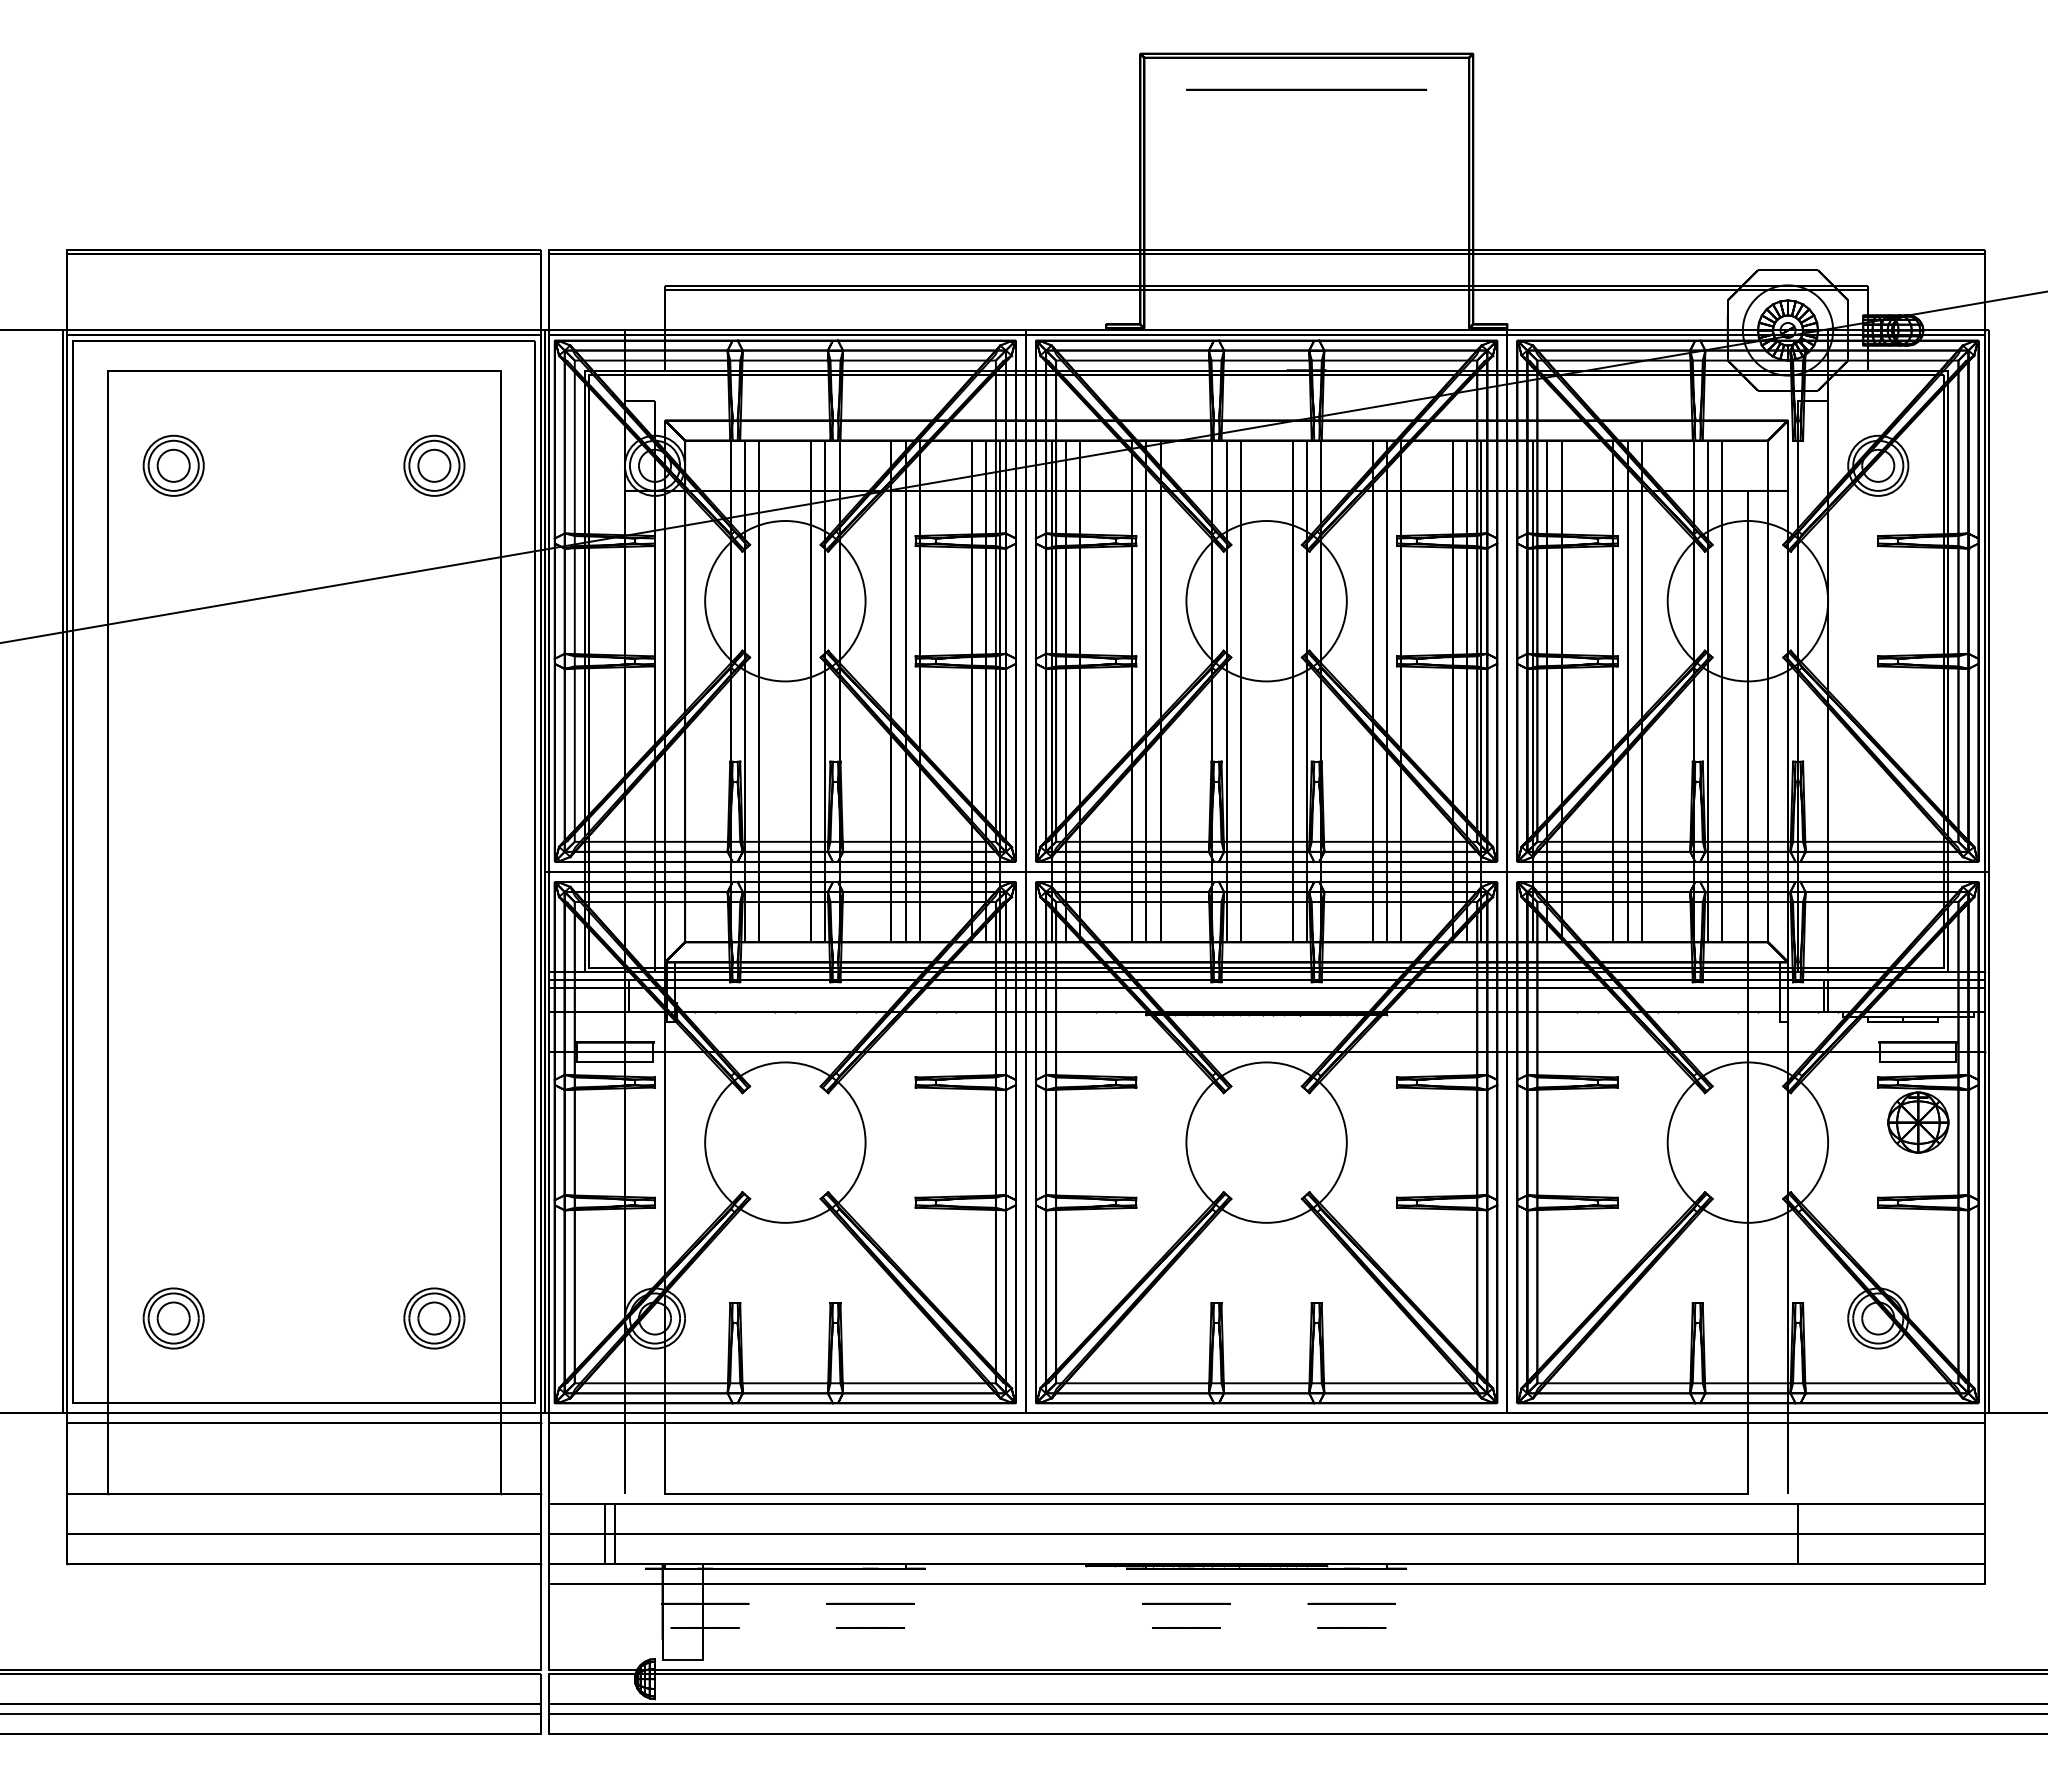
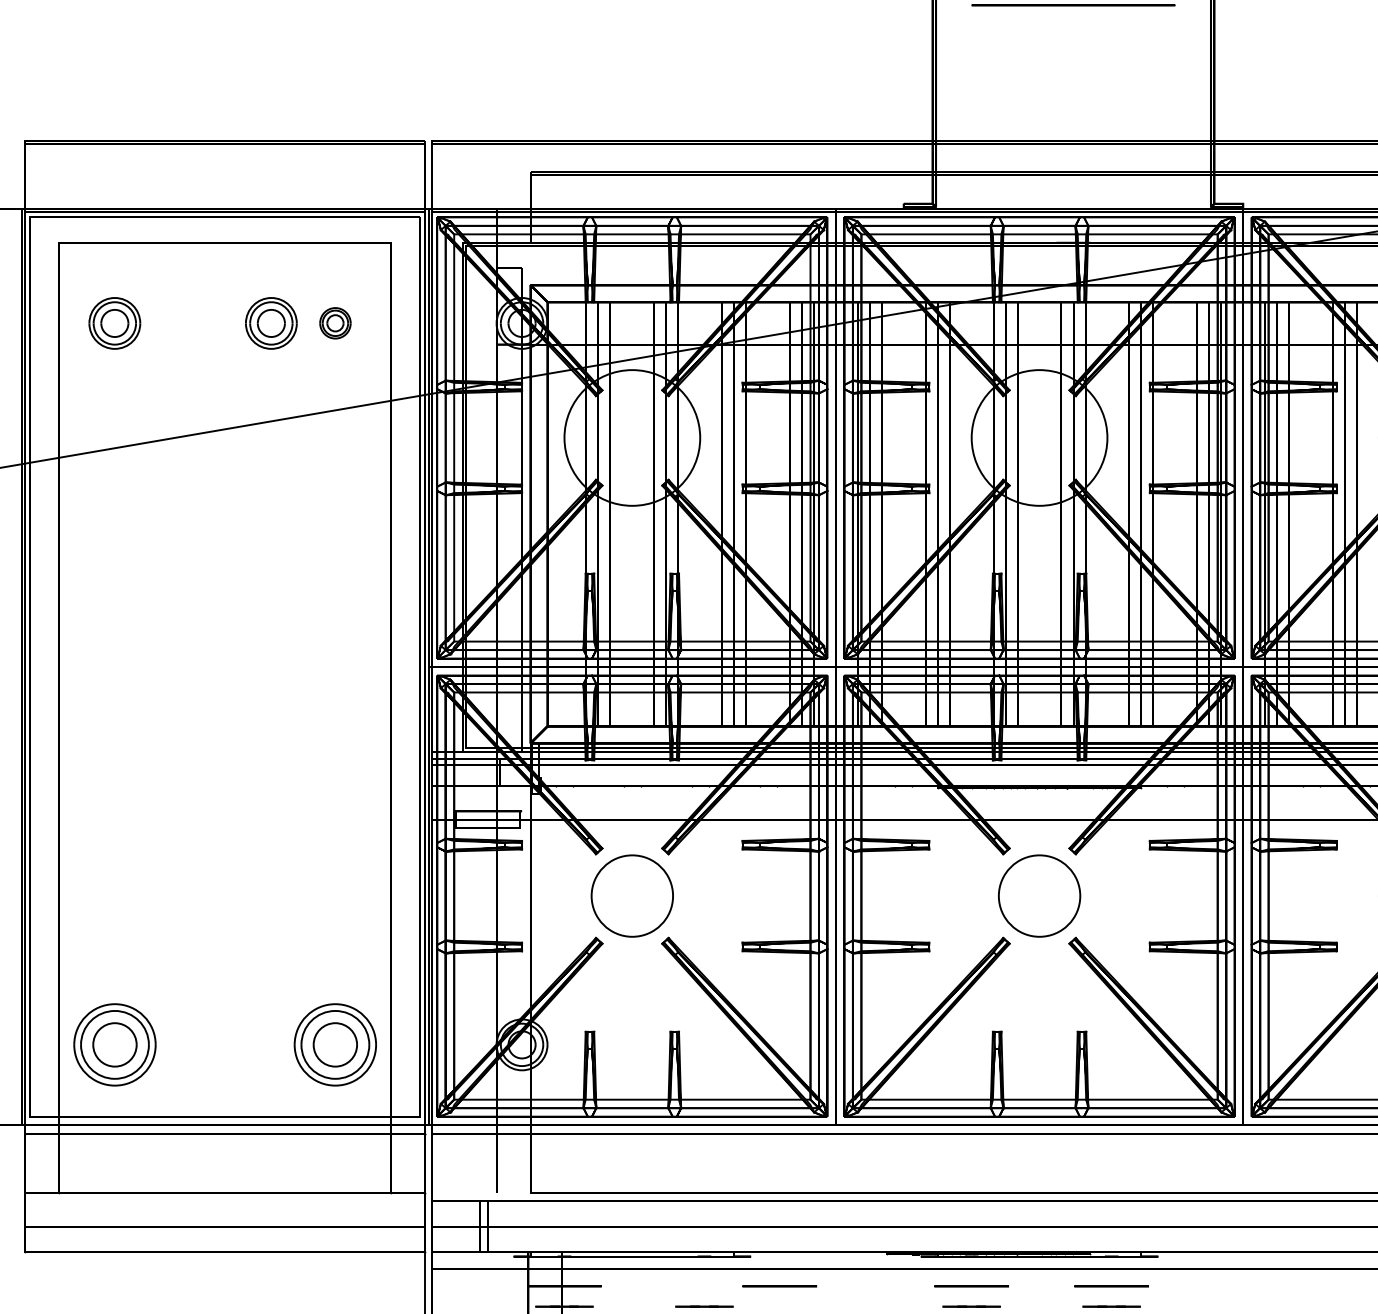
part: (358, 465) -> (271, 323), added
part: (434, 465) -> (335, 323), size x0.6
circle: (785, 1142) -> (632, 895), size x0.6
circle: (1266, 1142) -> (1039, 895), size x0.6
part: (173, 1318) -> (114, 1044), size x1.6
part: (434, 1318) -> (335, 1044), size x1.6
circle: (870, 1603) -> (779, 1286), moved

